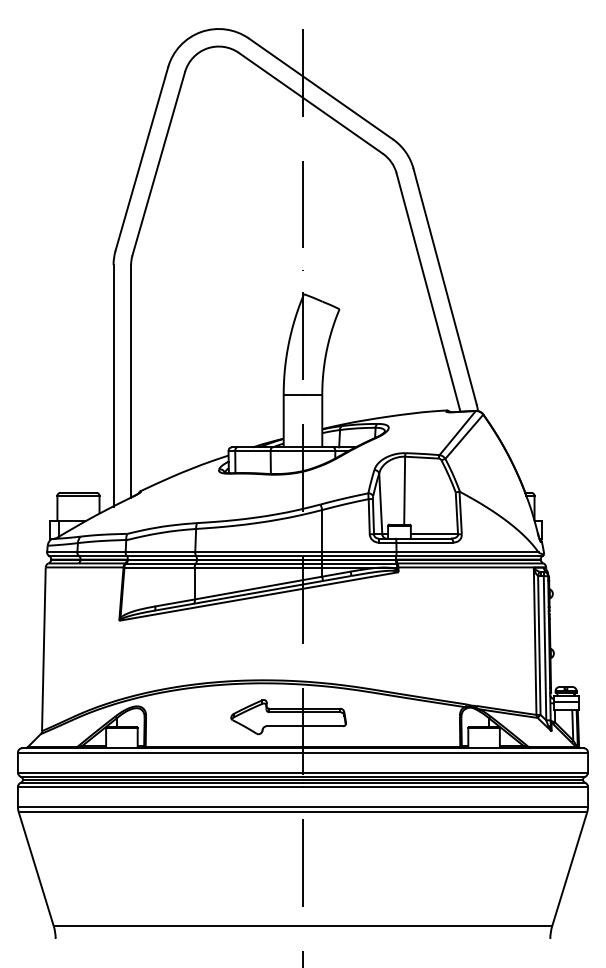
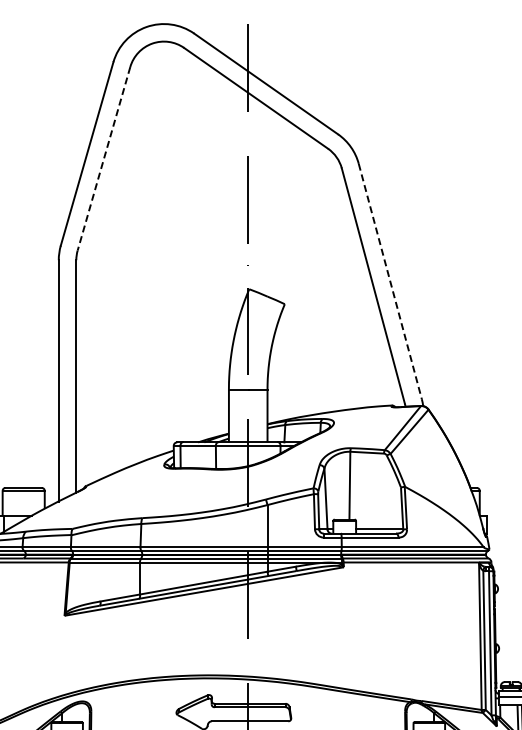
line: (158, 164) -> (103, 159), solid -> dashed
line: (445, 286) -> (390, 281), solid -> dashed

